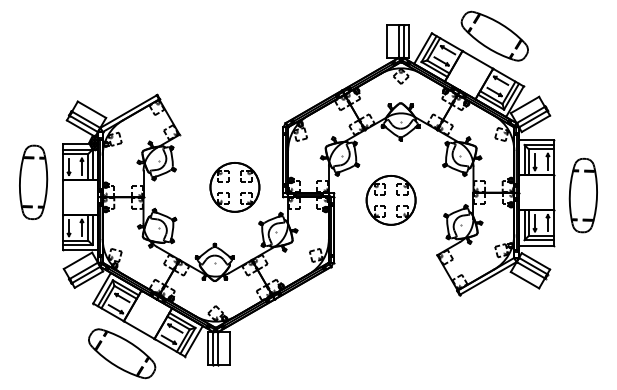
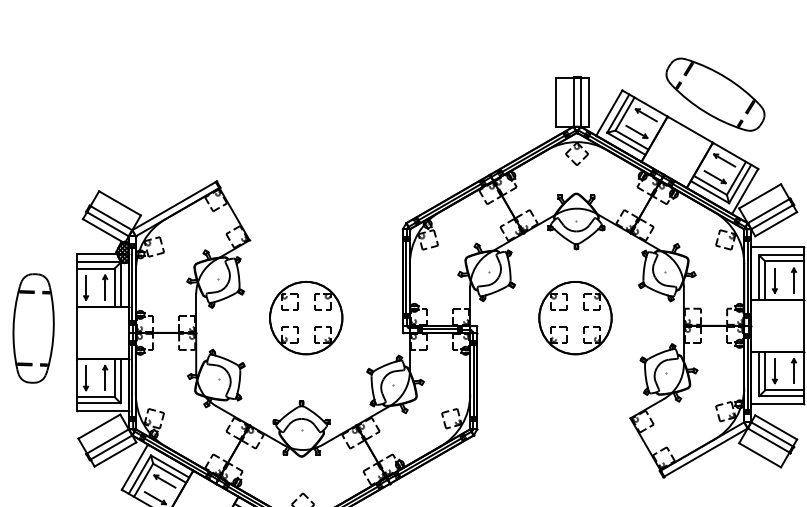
part: (33, 181) -> (33, 327), moved
part: (234, 187) -> (305, 318), moved
part: (390, 200) -> (574, 318), moved

